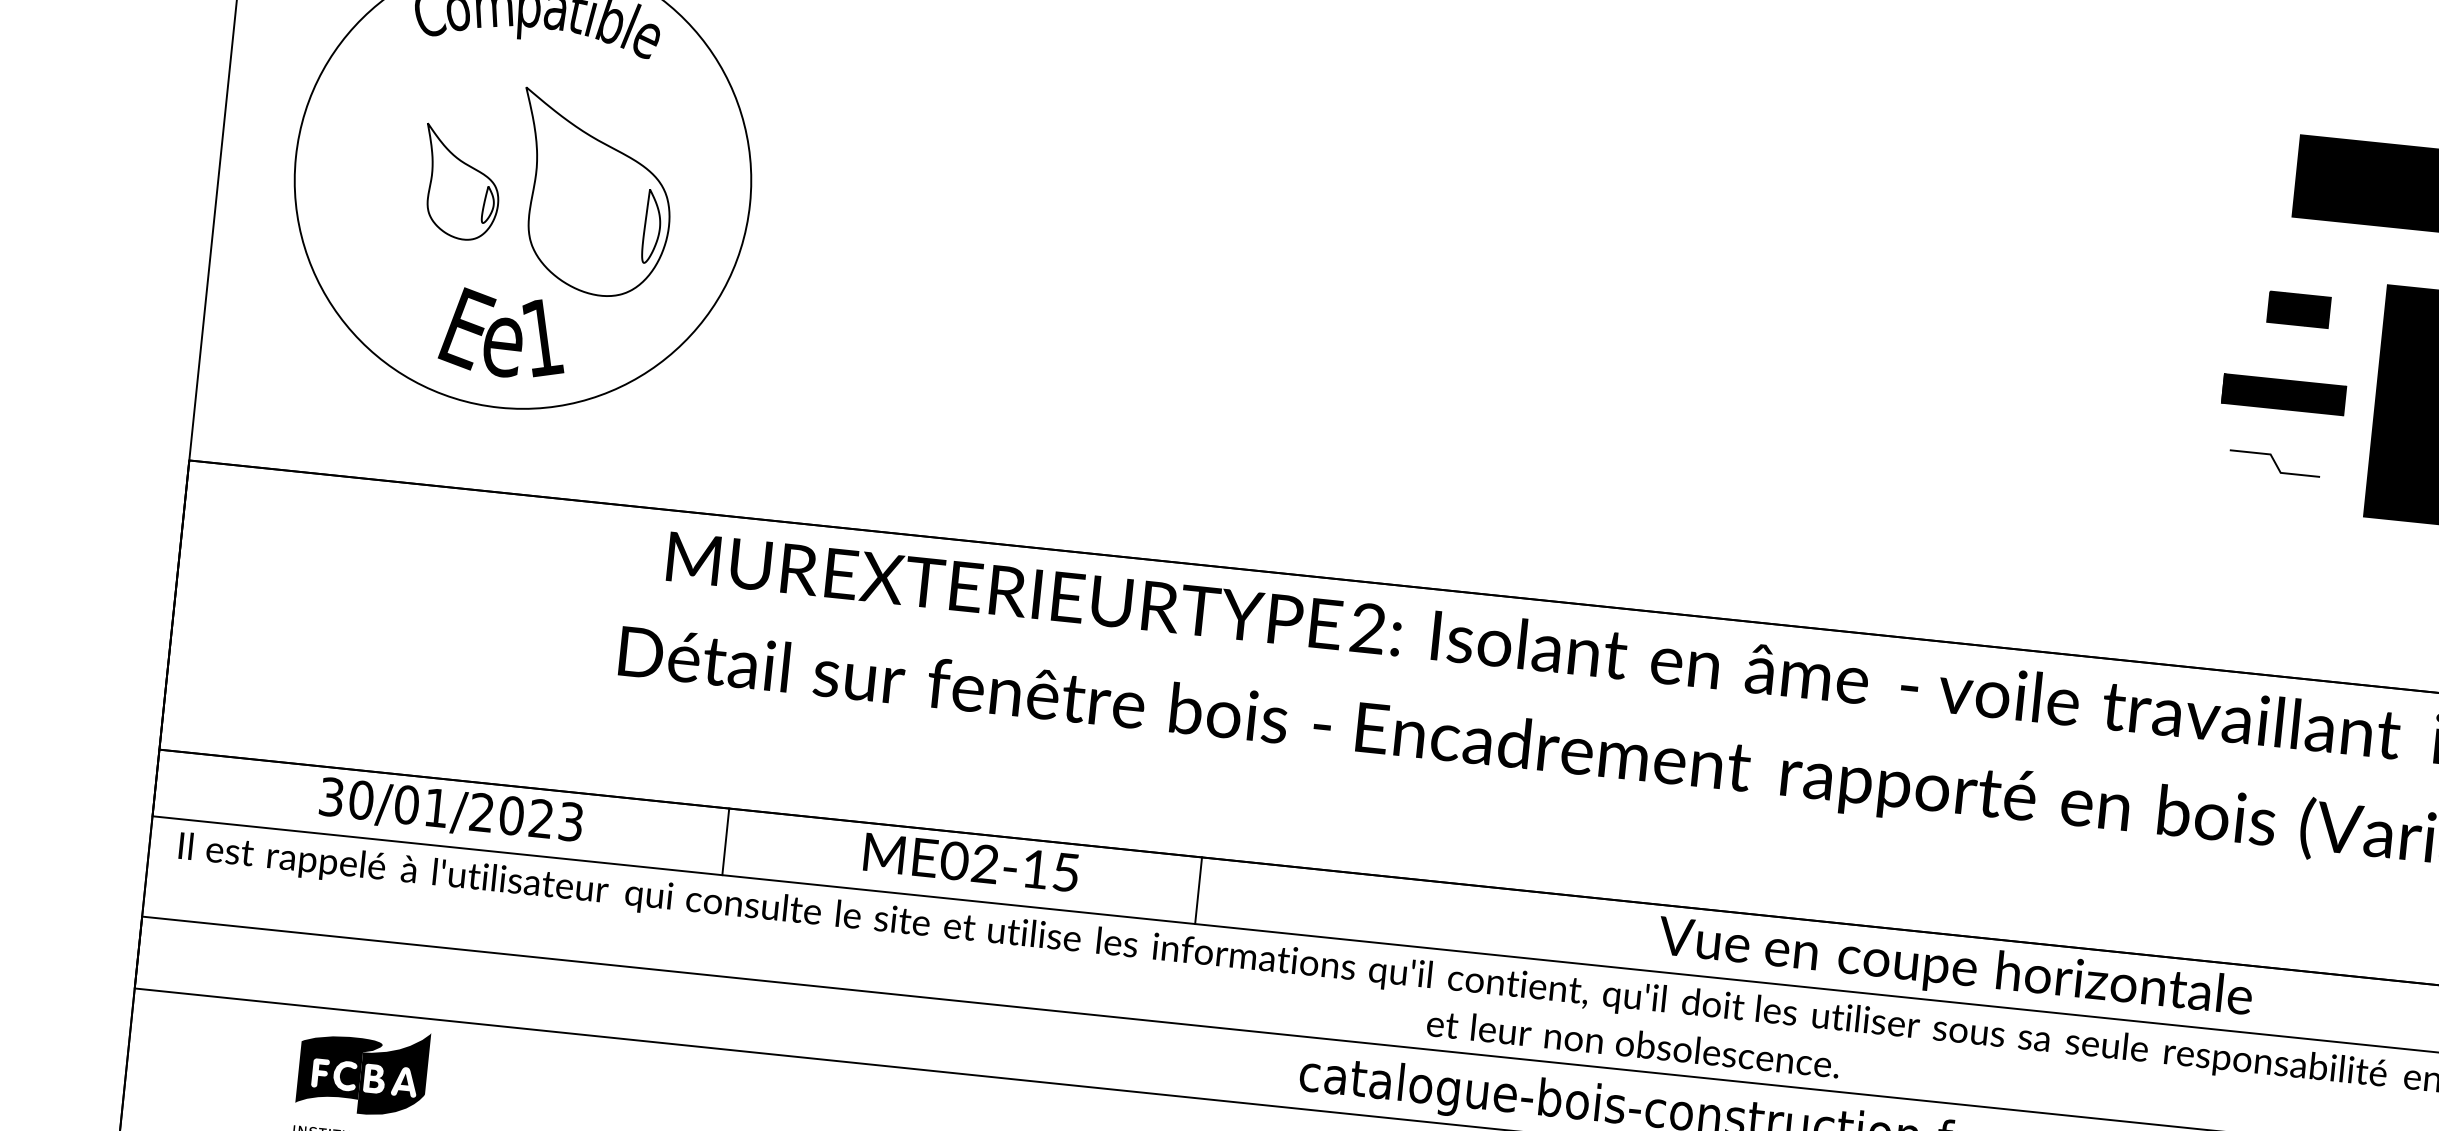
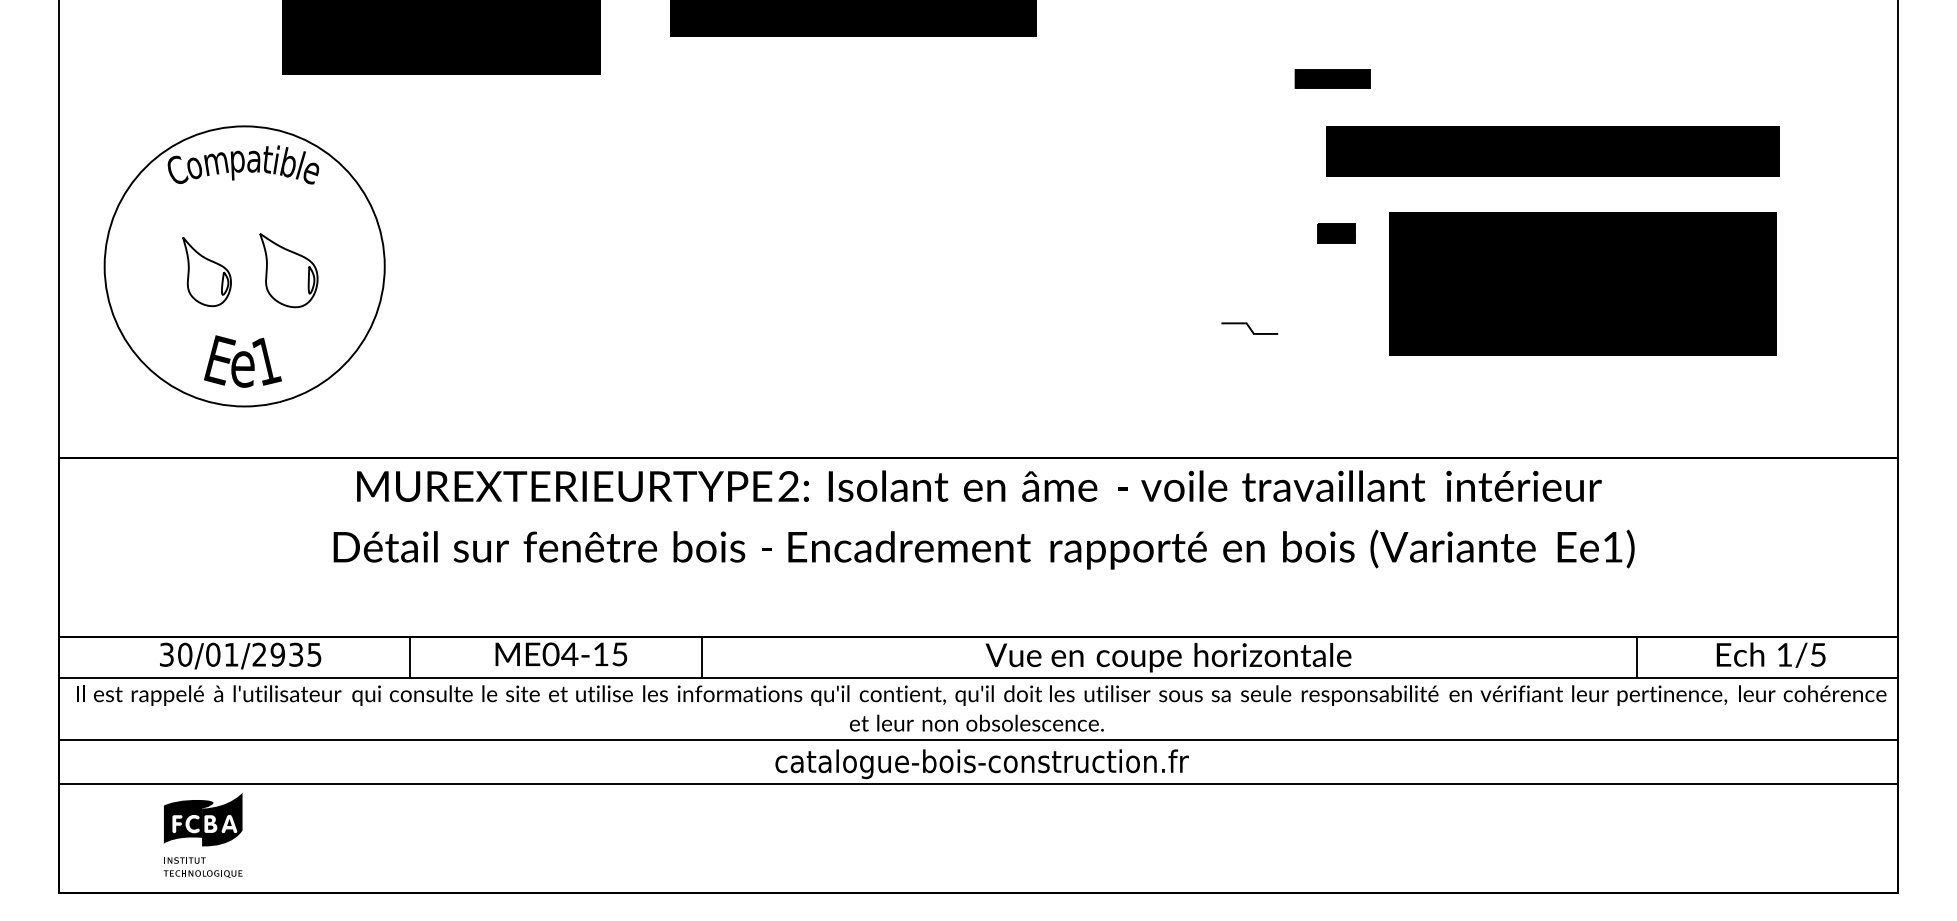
part: (593, 194) -> (288, 270), size x0.6
part: (2283, 393) -> (1332, 78), moved
line: (2274, 463) -> (1249, 328), moved
text: (540, 818) -> (295, 654), 30/01/2023 -> 30/01/2935
text: (984, 864) -> (569, 654), \c16711848;ME02-15 -> \c16711848;ME04-15

